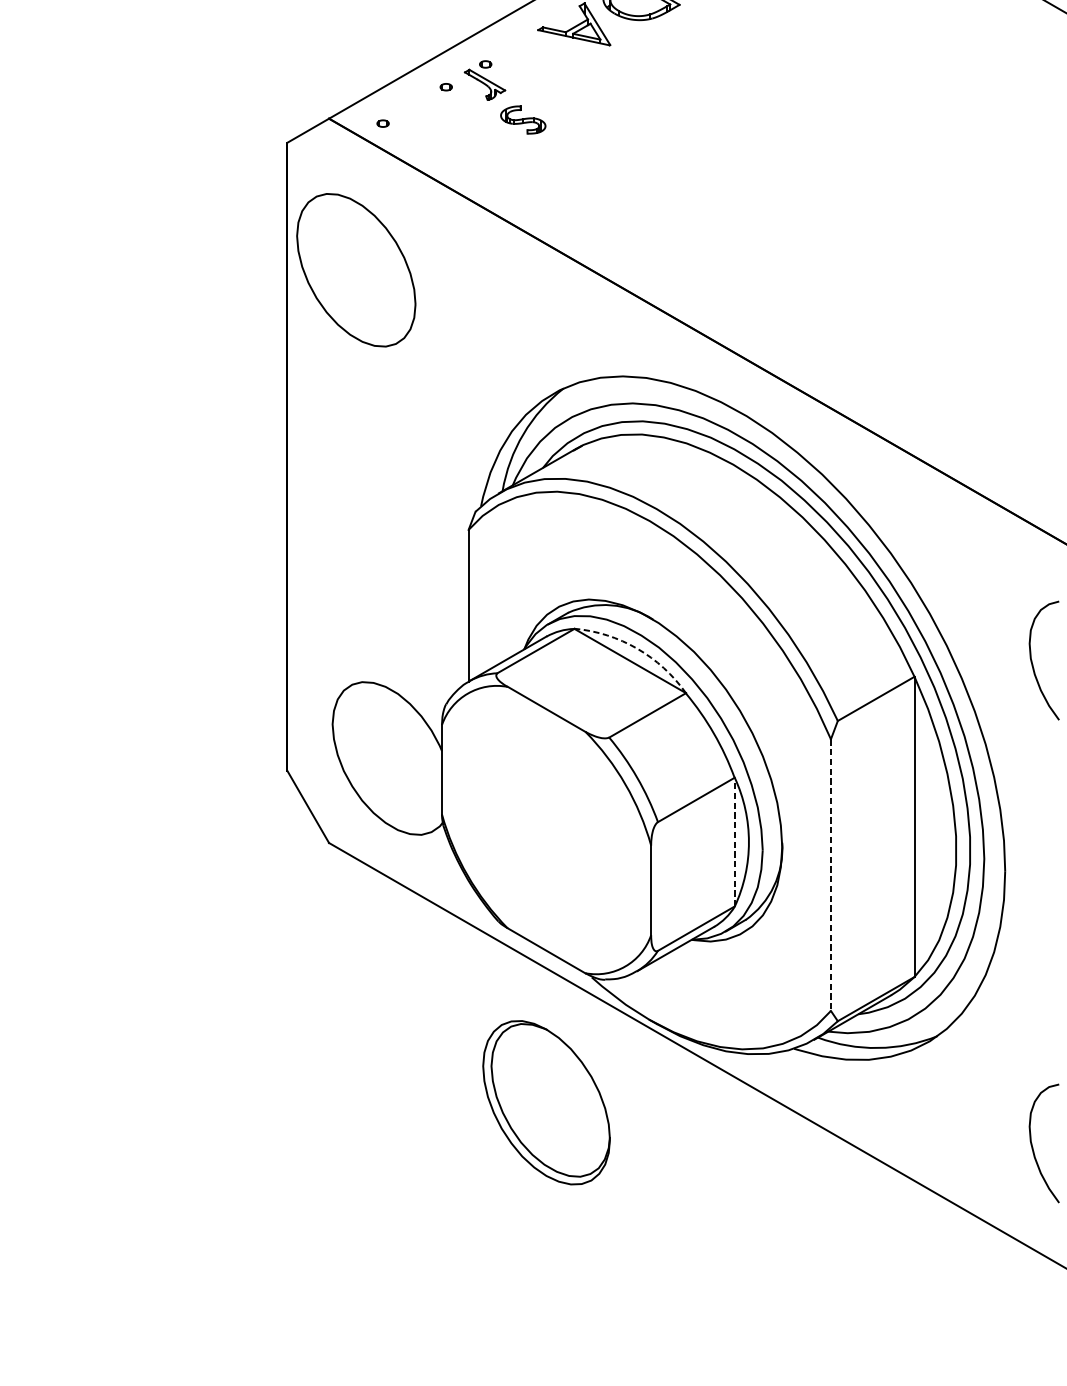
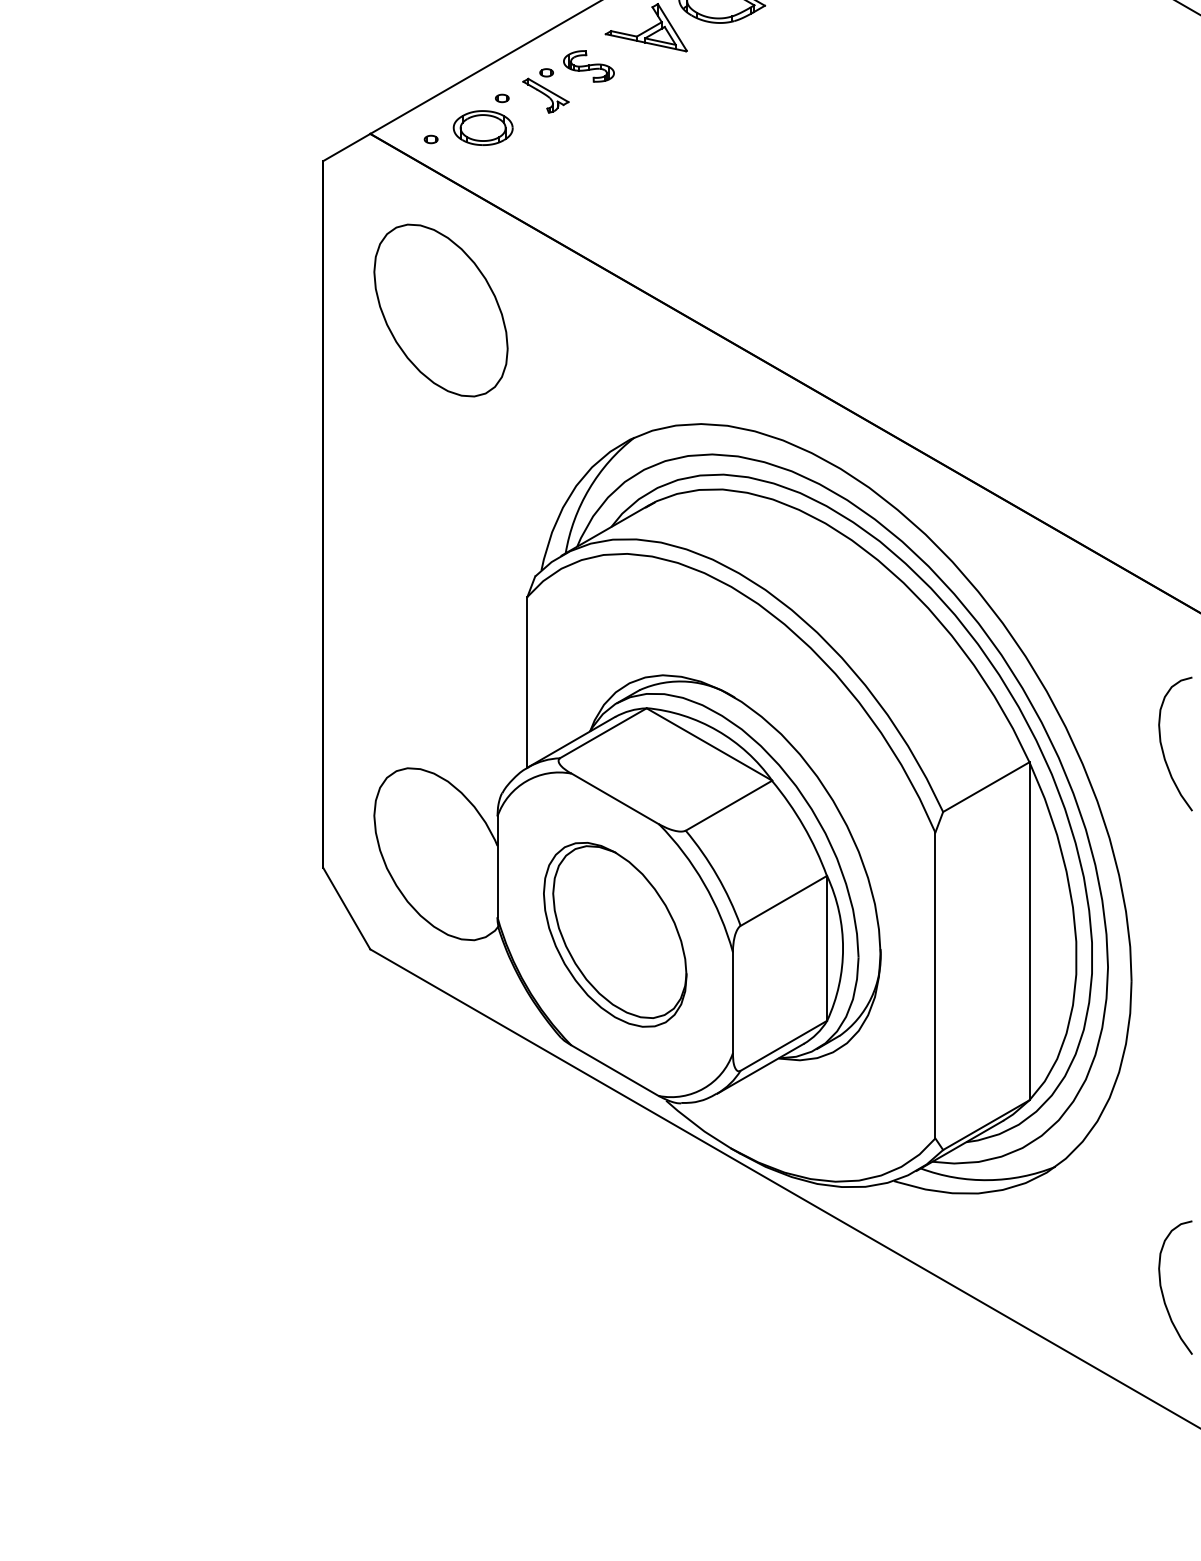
part: (428, 113) -> (482, 127), added
part: (522, 120) -> (588, 66), moved
part: (355, 270) -> (440, 310), moved
arc: (637, 648) -> (717, 730), dashed -> solid
line: (735, 841) -> (827, 947), dashed -> solid
line: (831, 875) -> (935, 985), dashed -> solid
part: (546, 1102) -> (615, 934), moved

